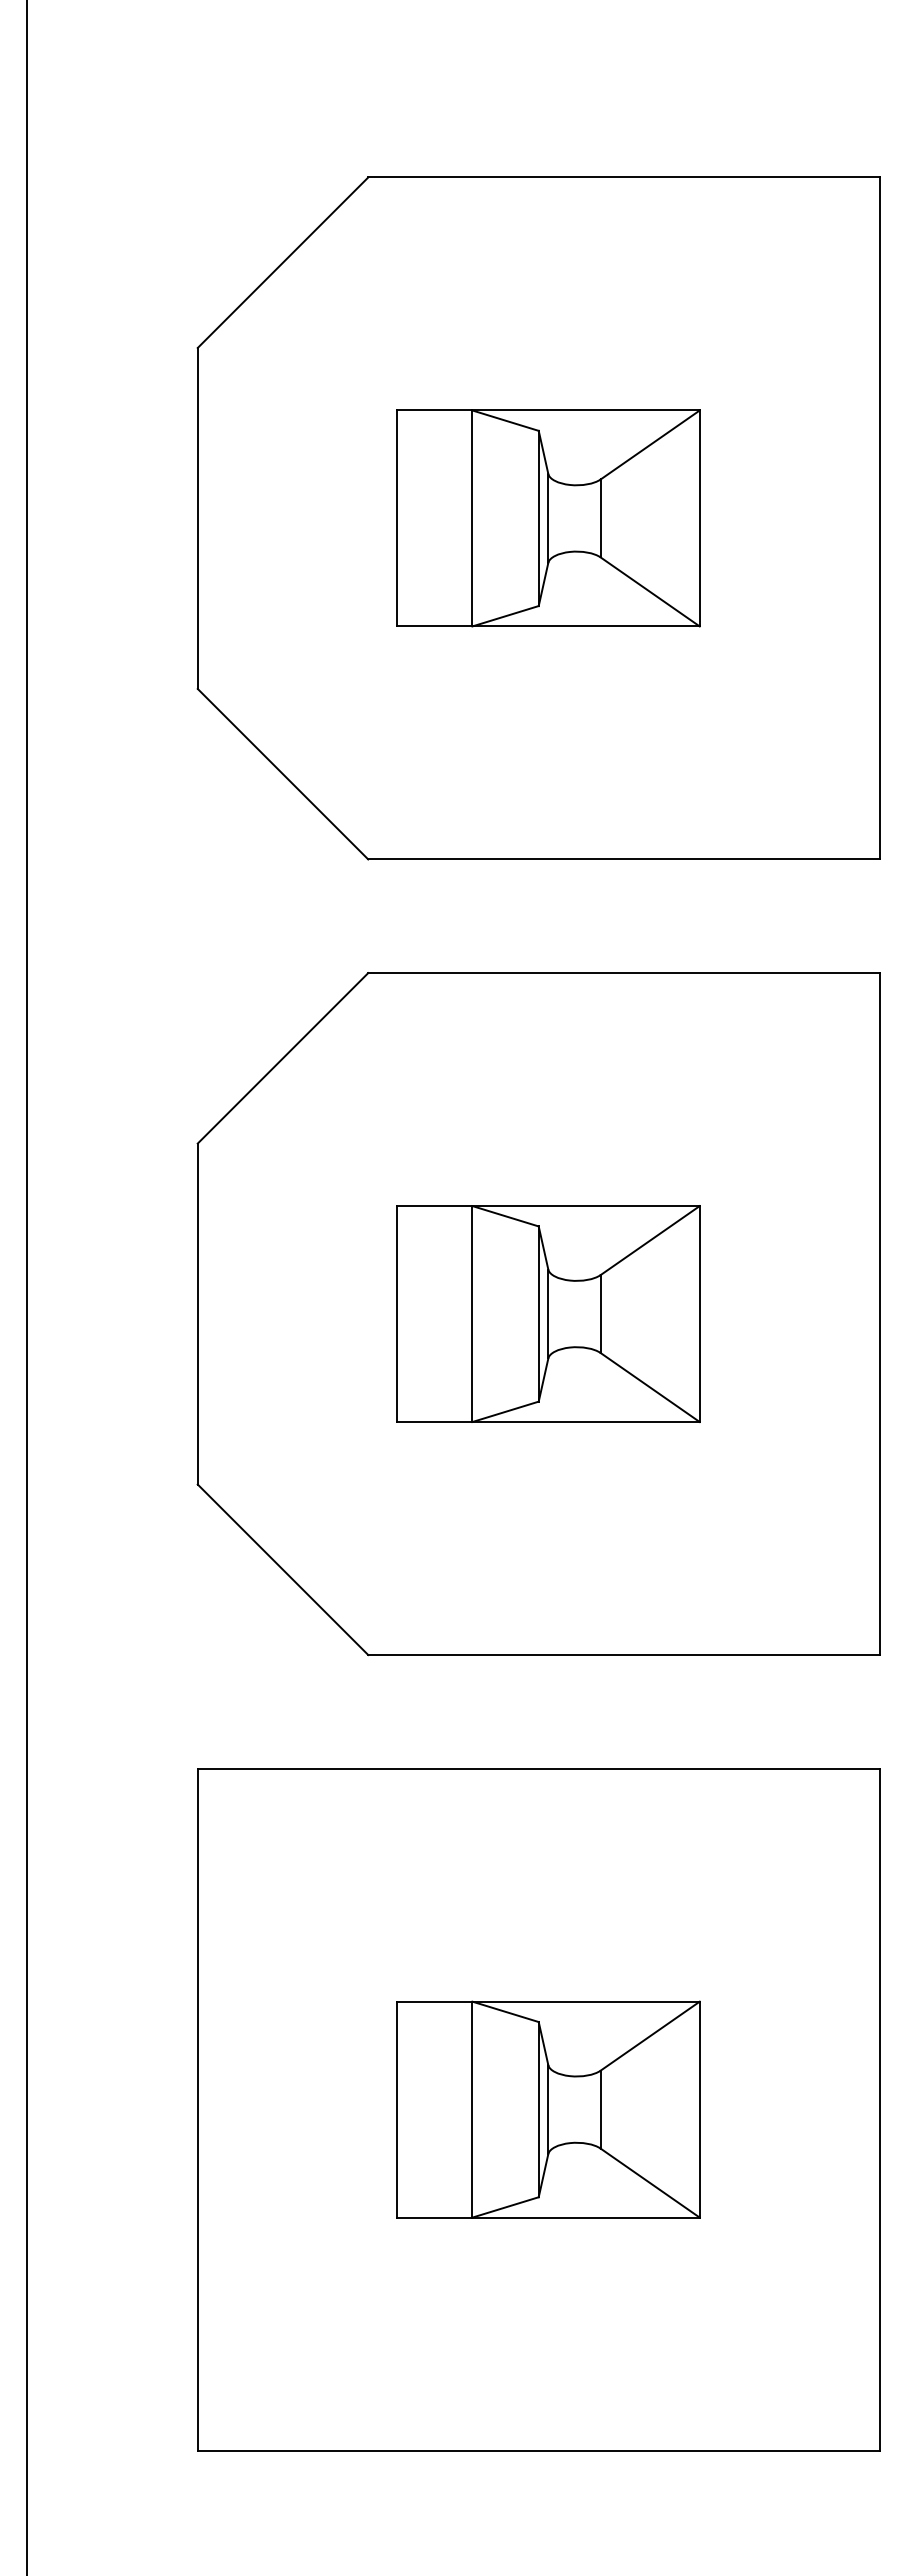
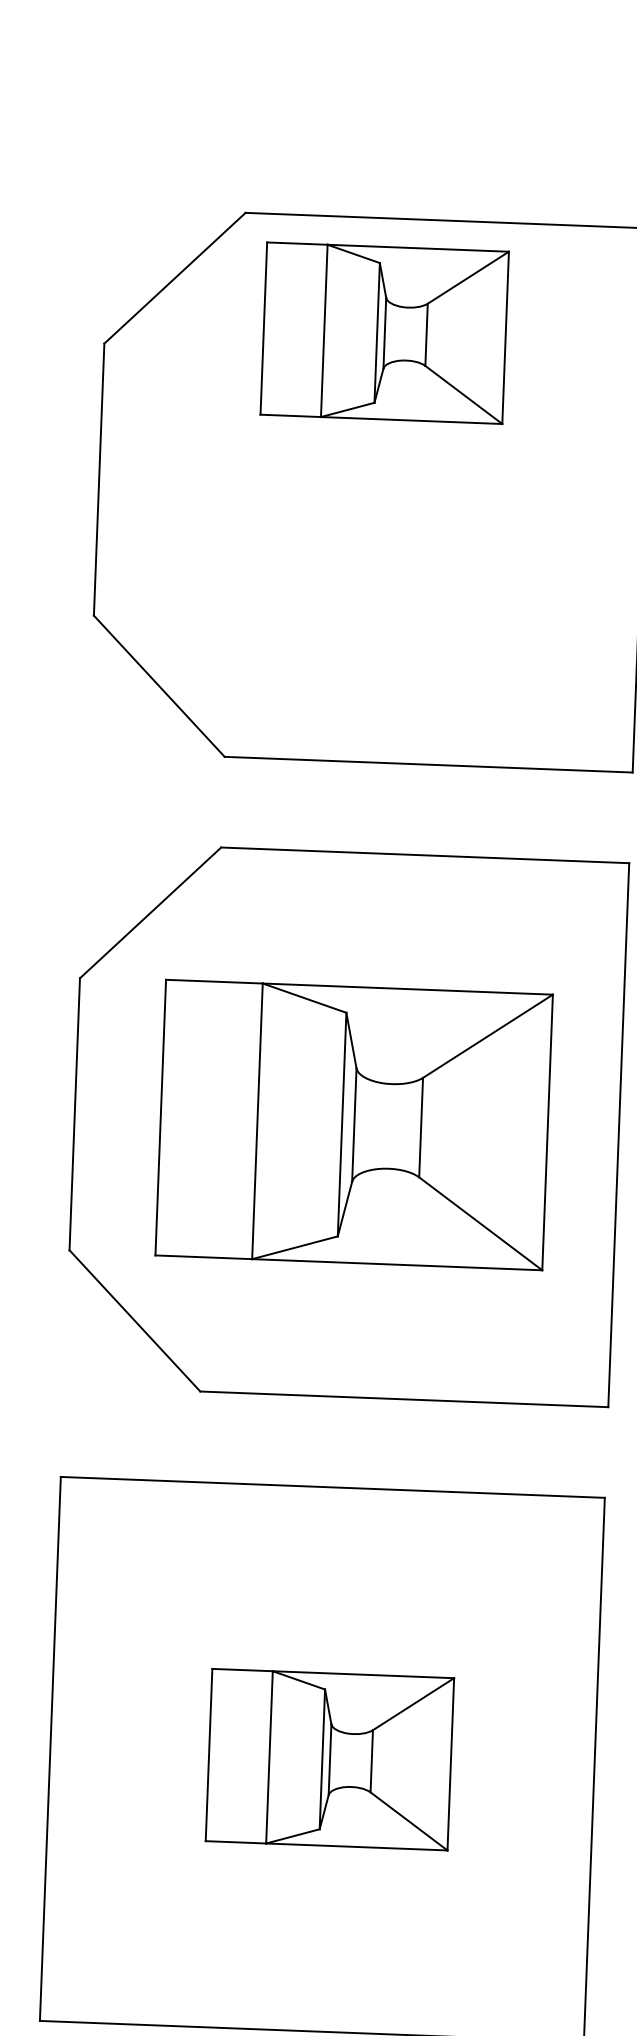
part: (548, 518) -> (384, 333), moved
part: (548, 1313) -> (354, 1124), size x1.6

